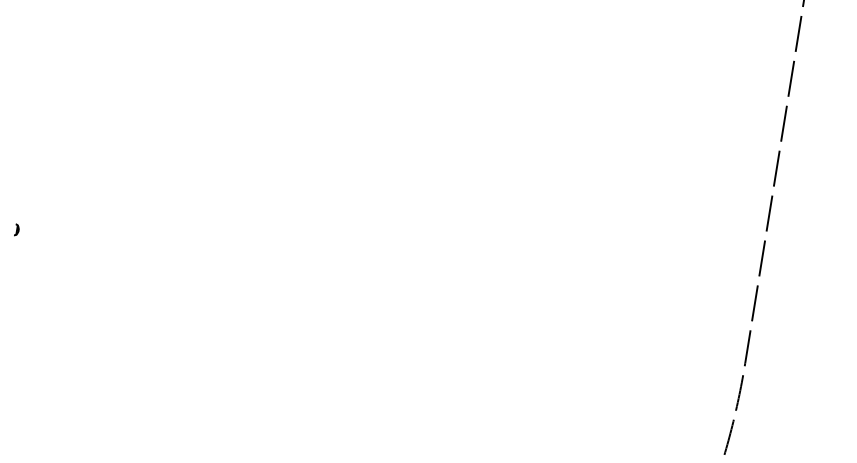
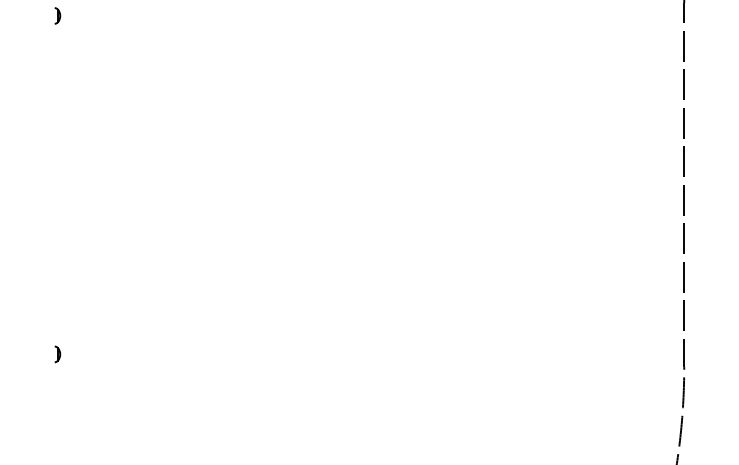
part: (16, 230) -> (57, 354), size x1.67

